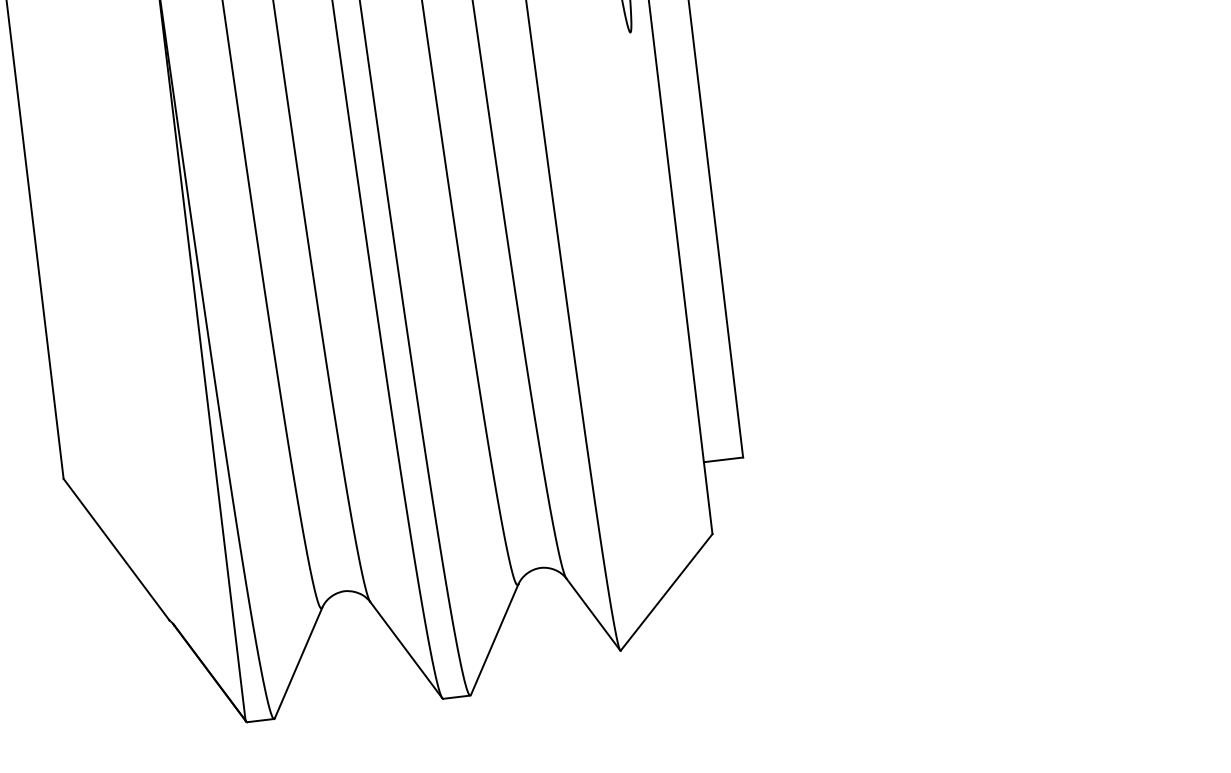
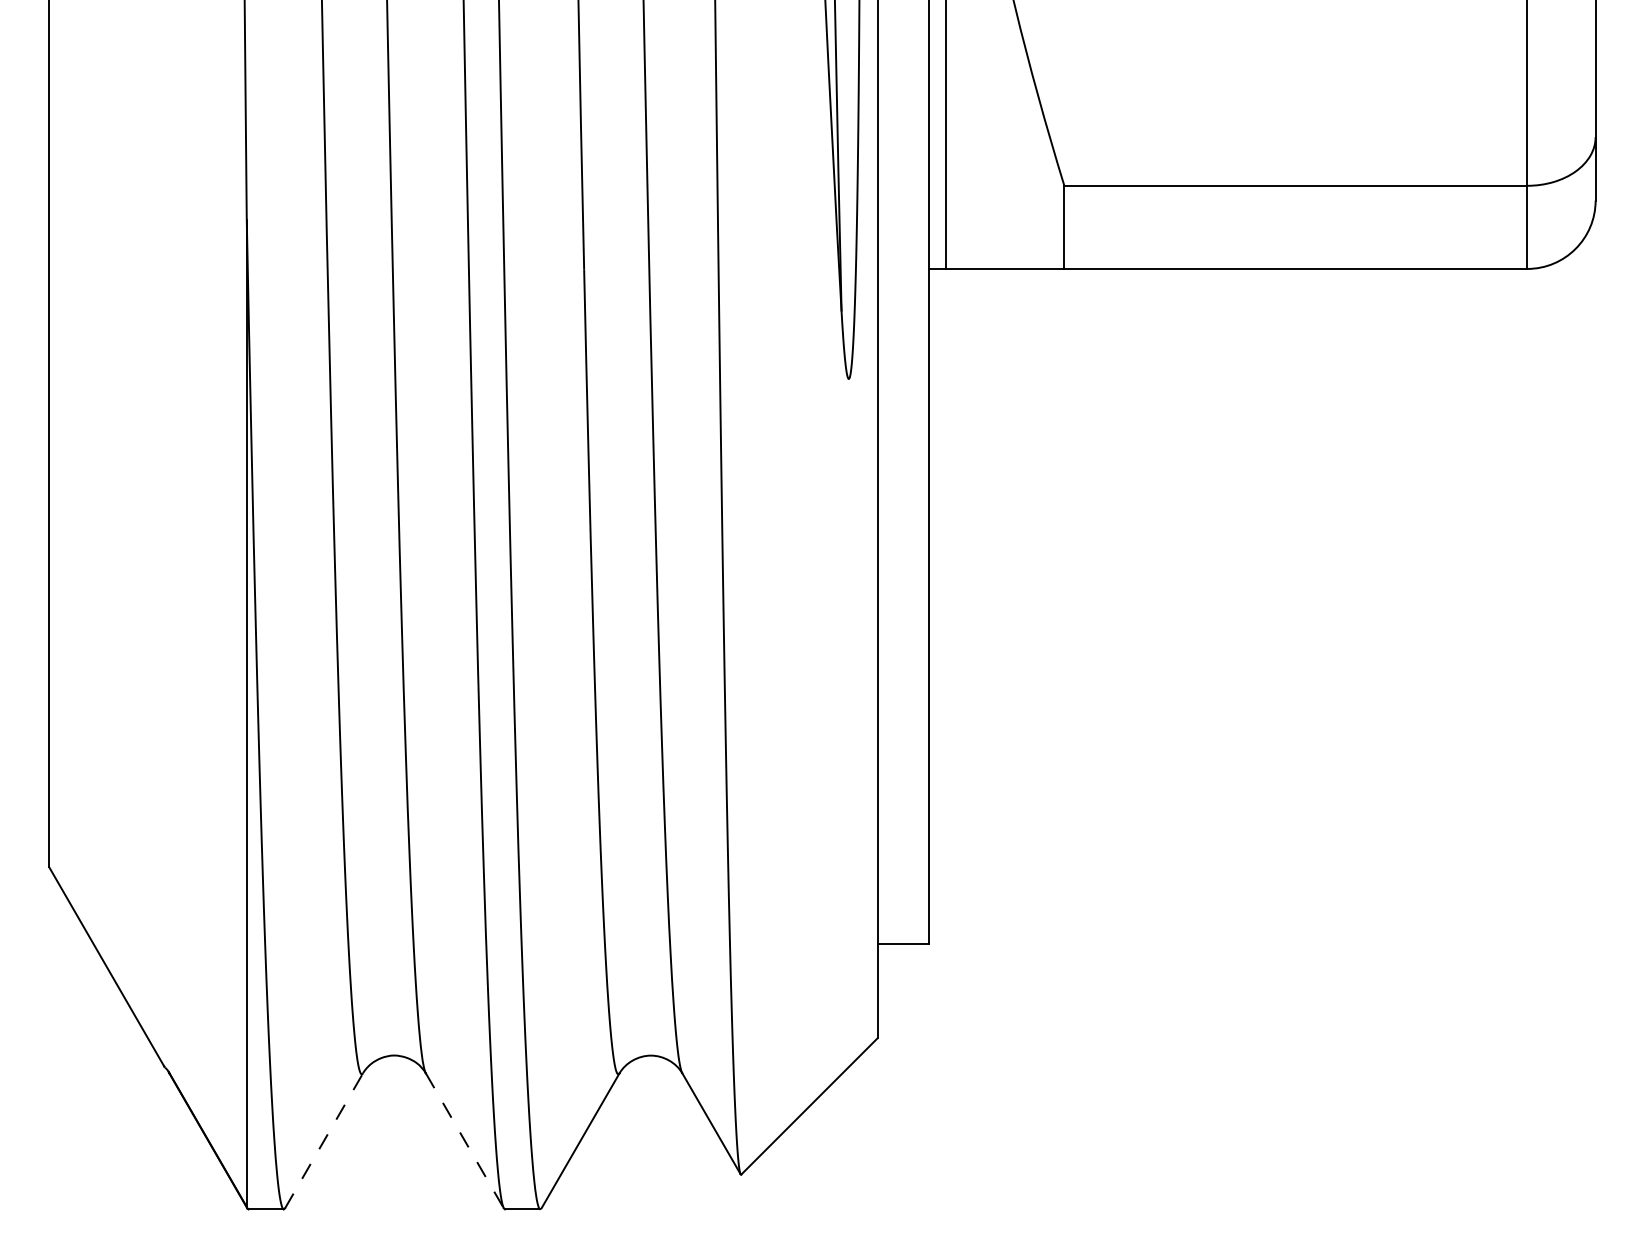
line: (406, 650) -> (465, 1141), solid -> dashed
line: (298, 662) -> (324, 1140), solid -> dashed

